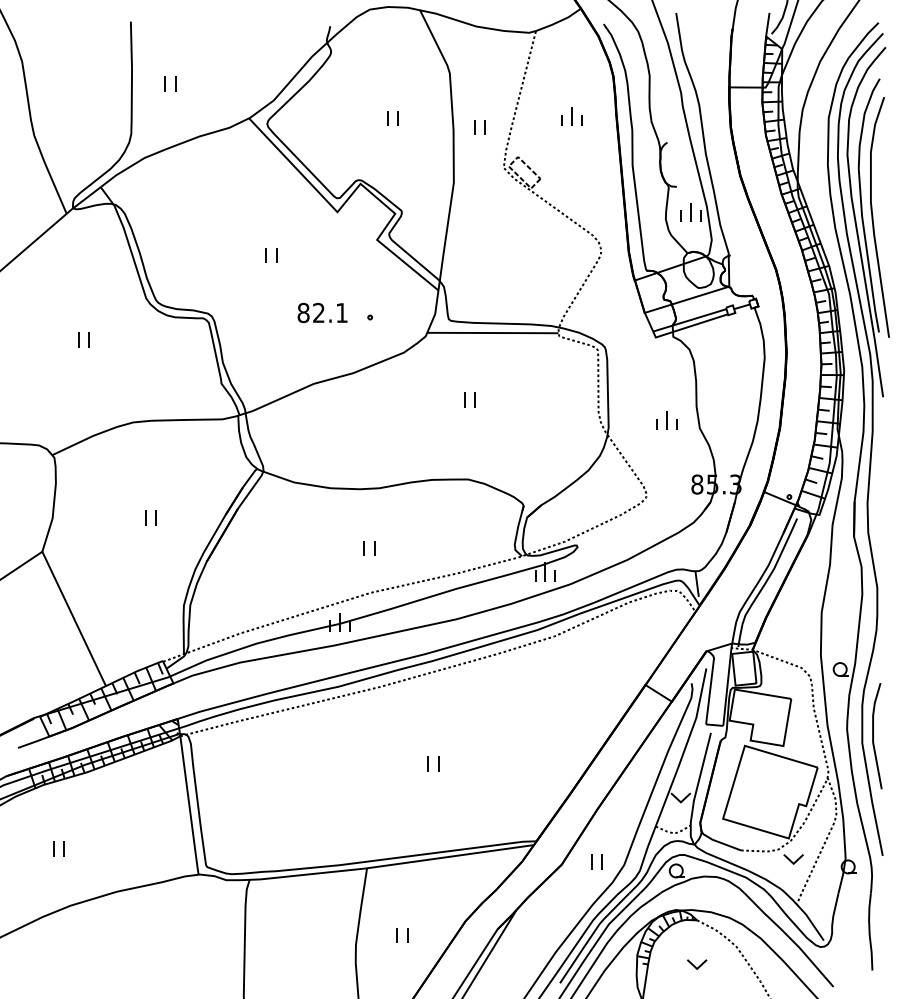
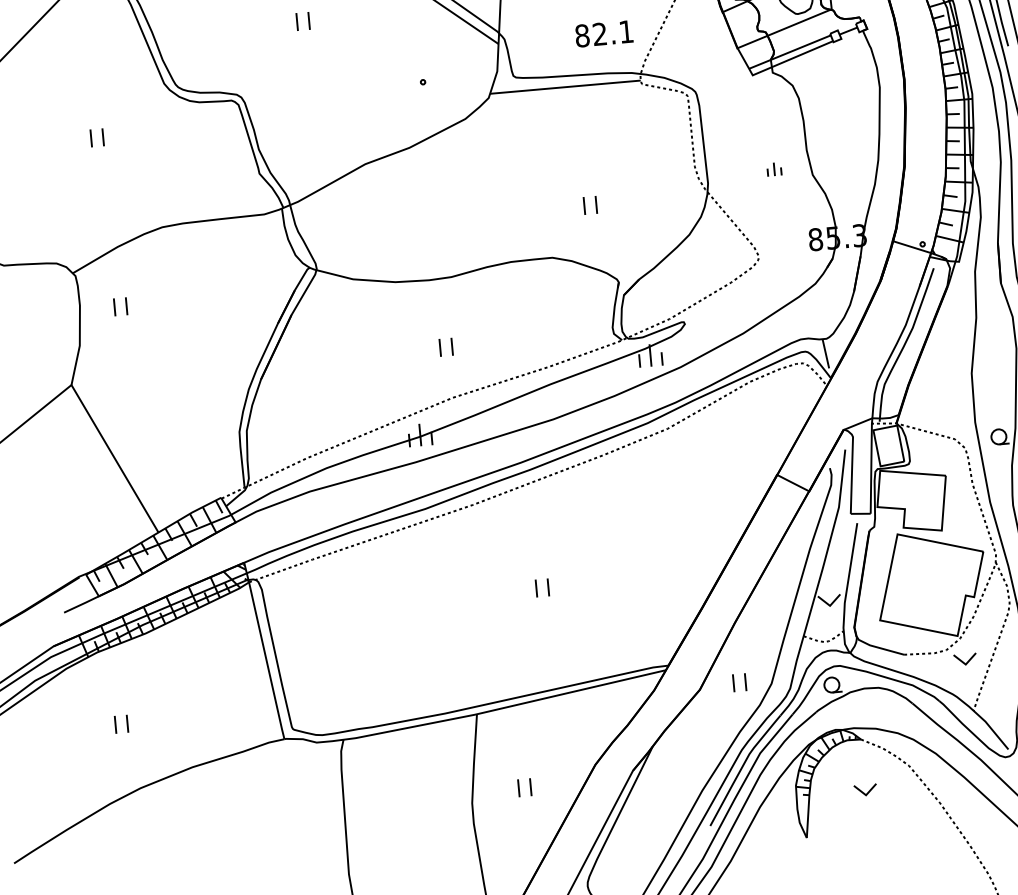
text: (322, 312) -> (604, 33), moved
part: (469, 399) -> (589, 204), moved
part: (666, 420) -> (773, 169), size x0.6
part: (150, 517) -> (120, 306), moved

